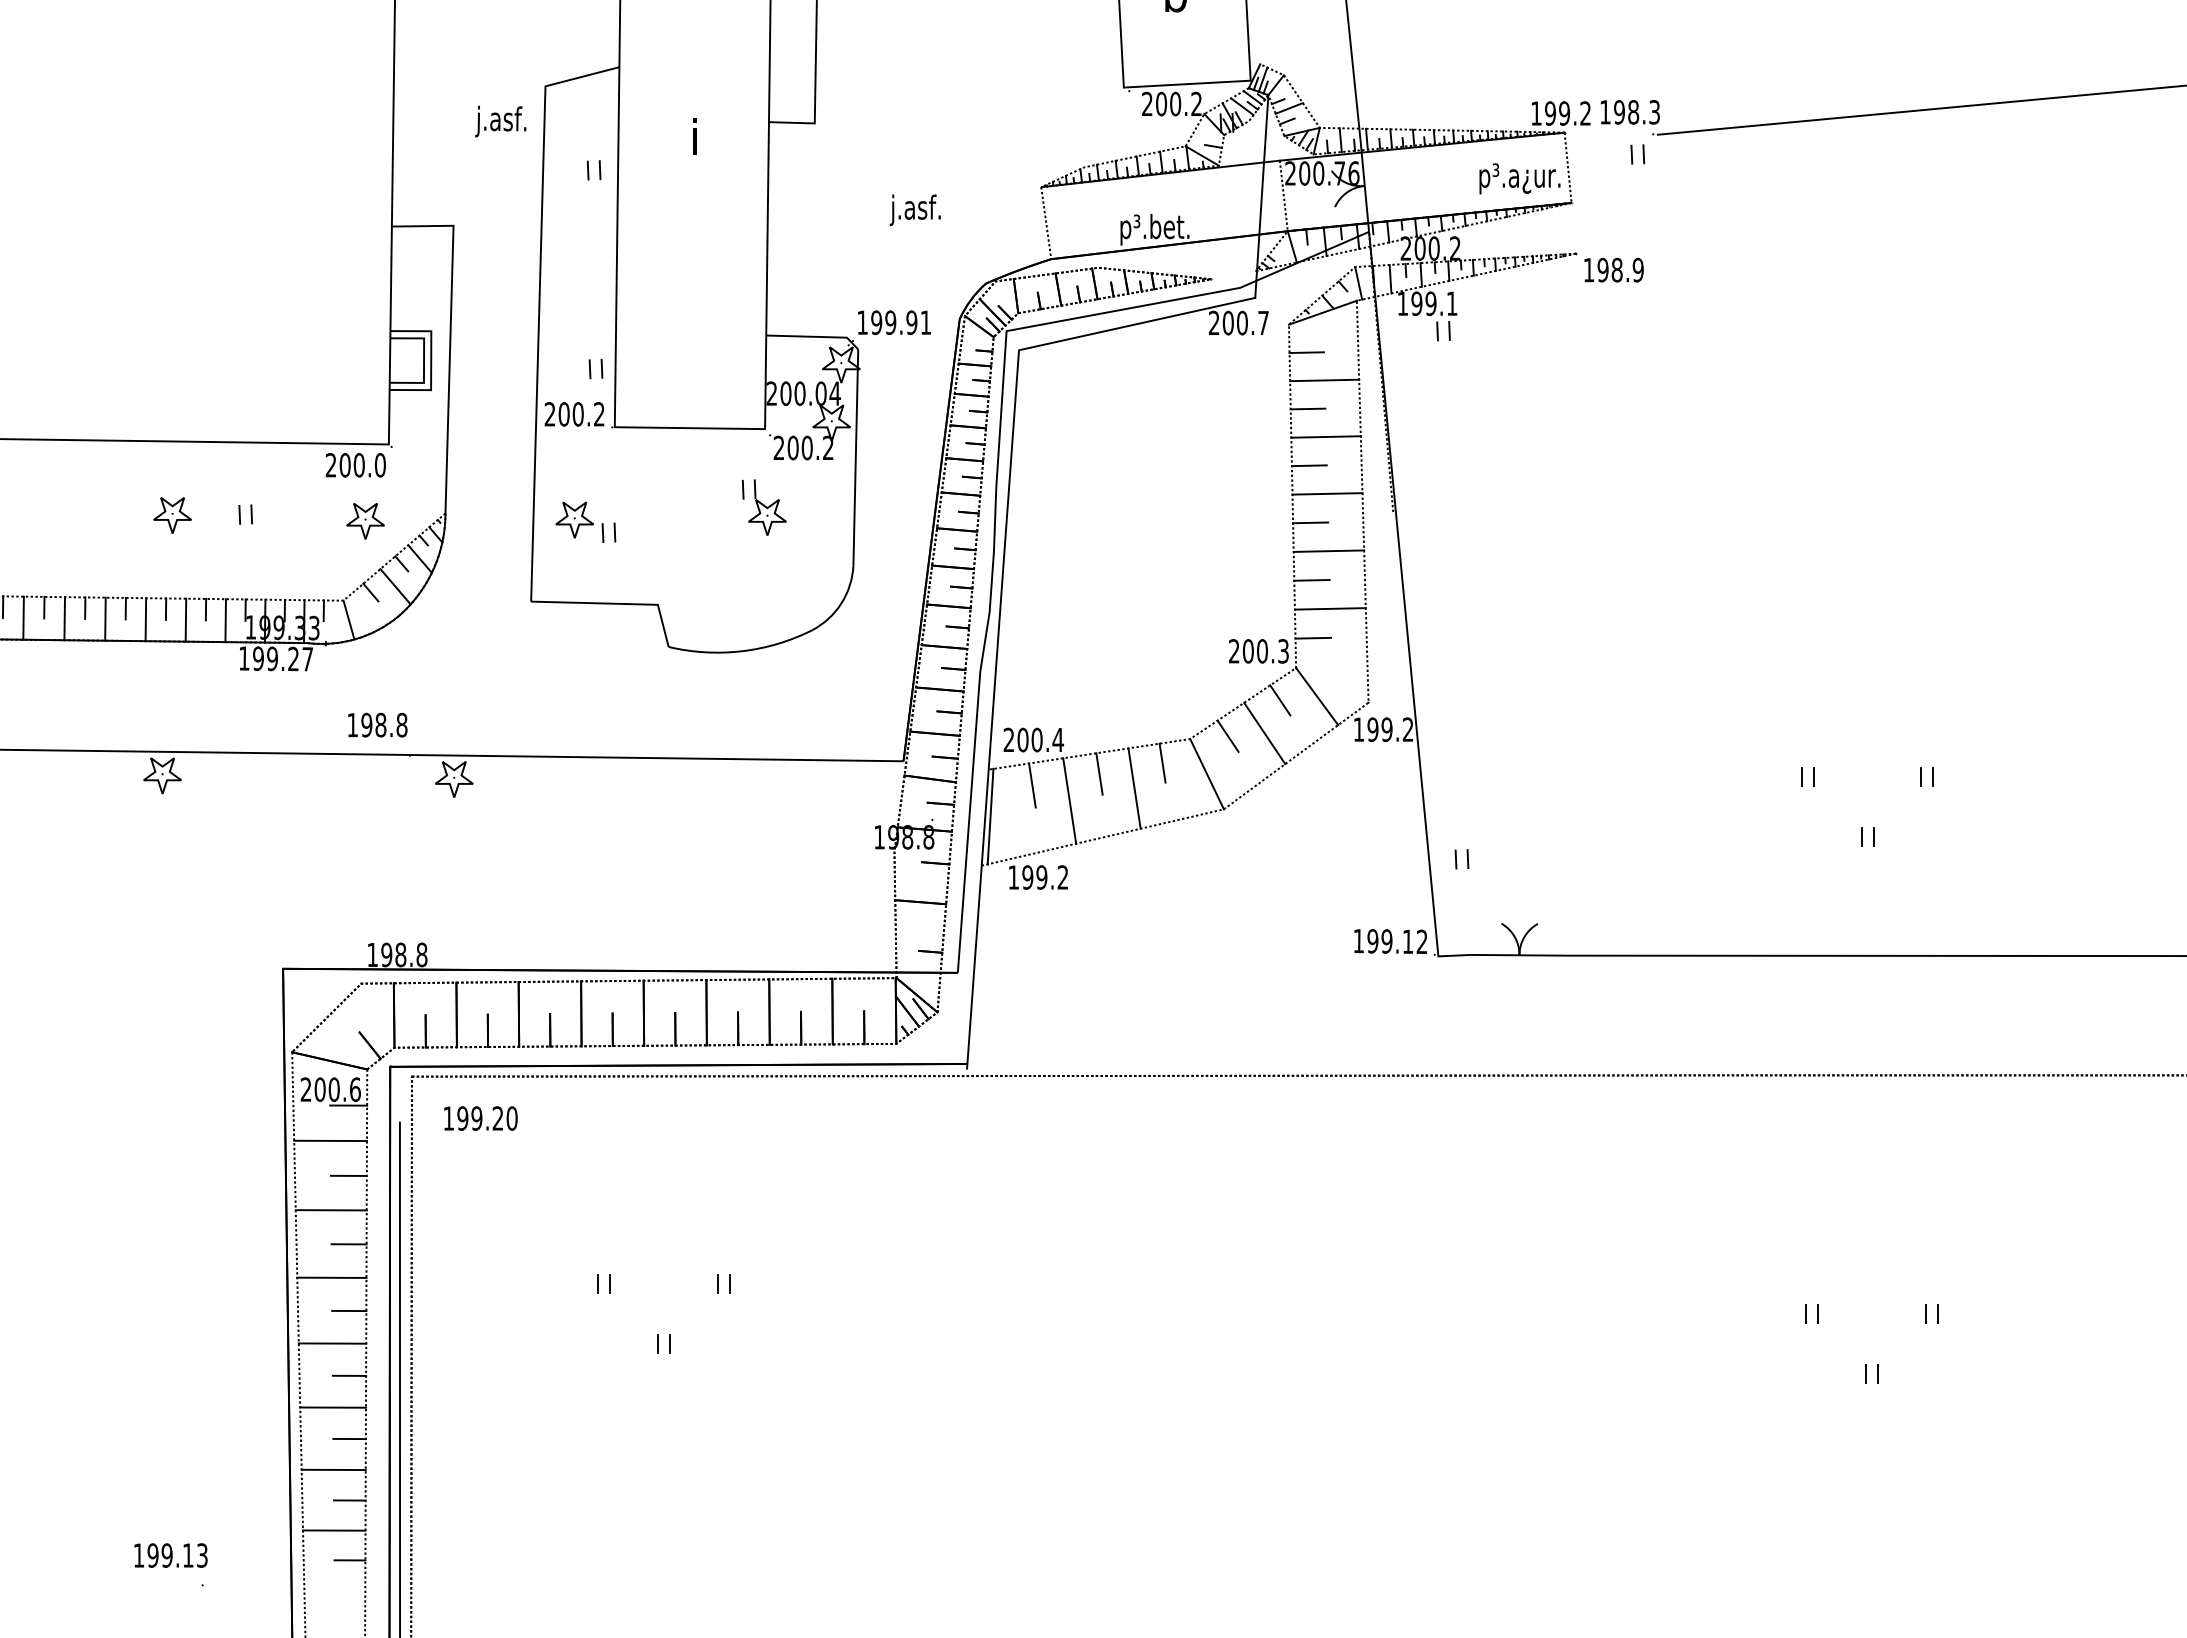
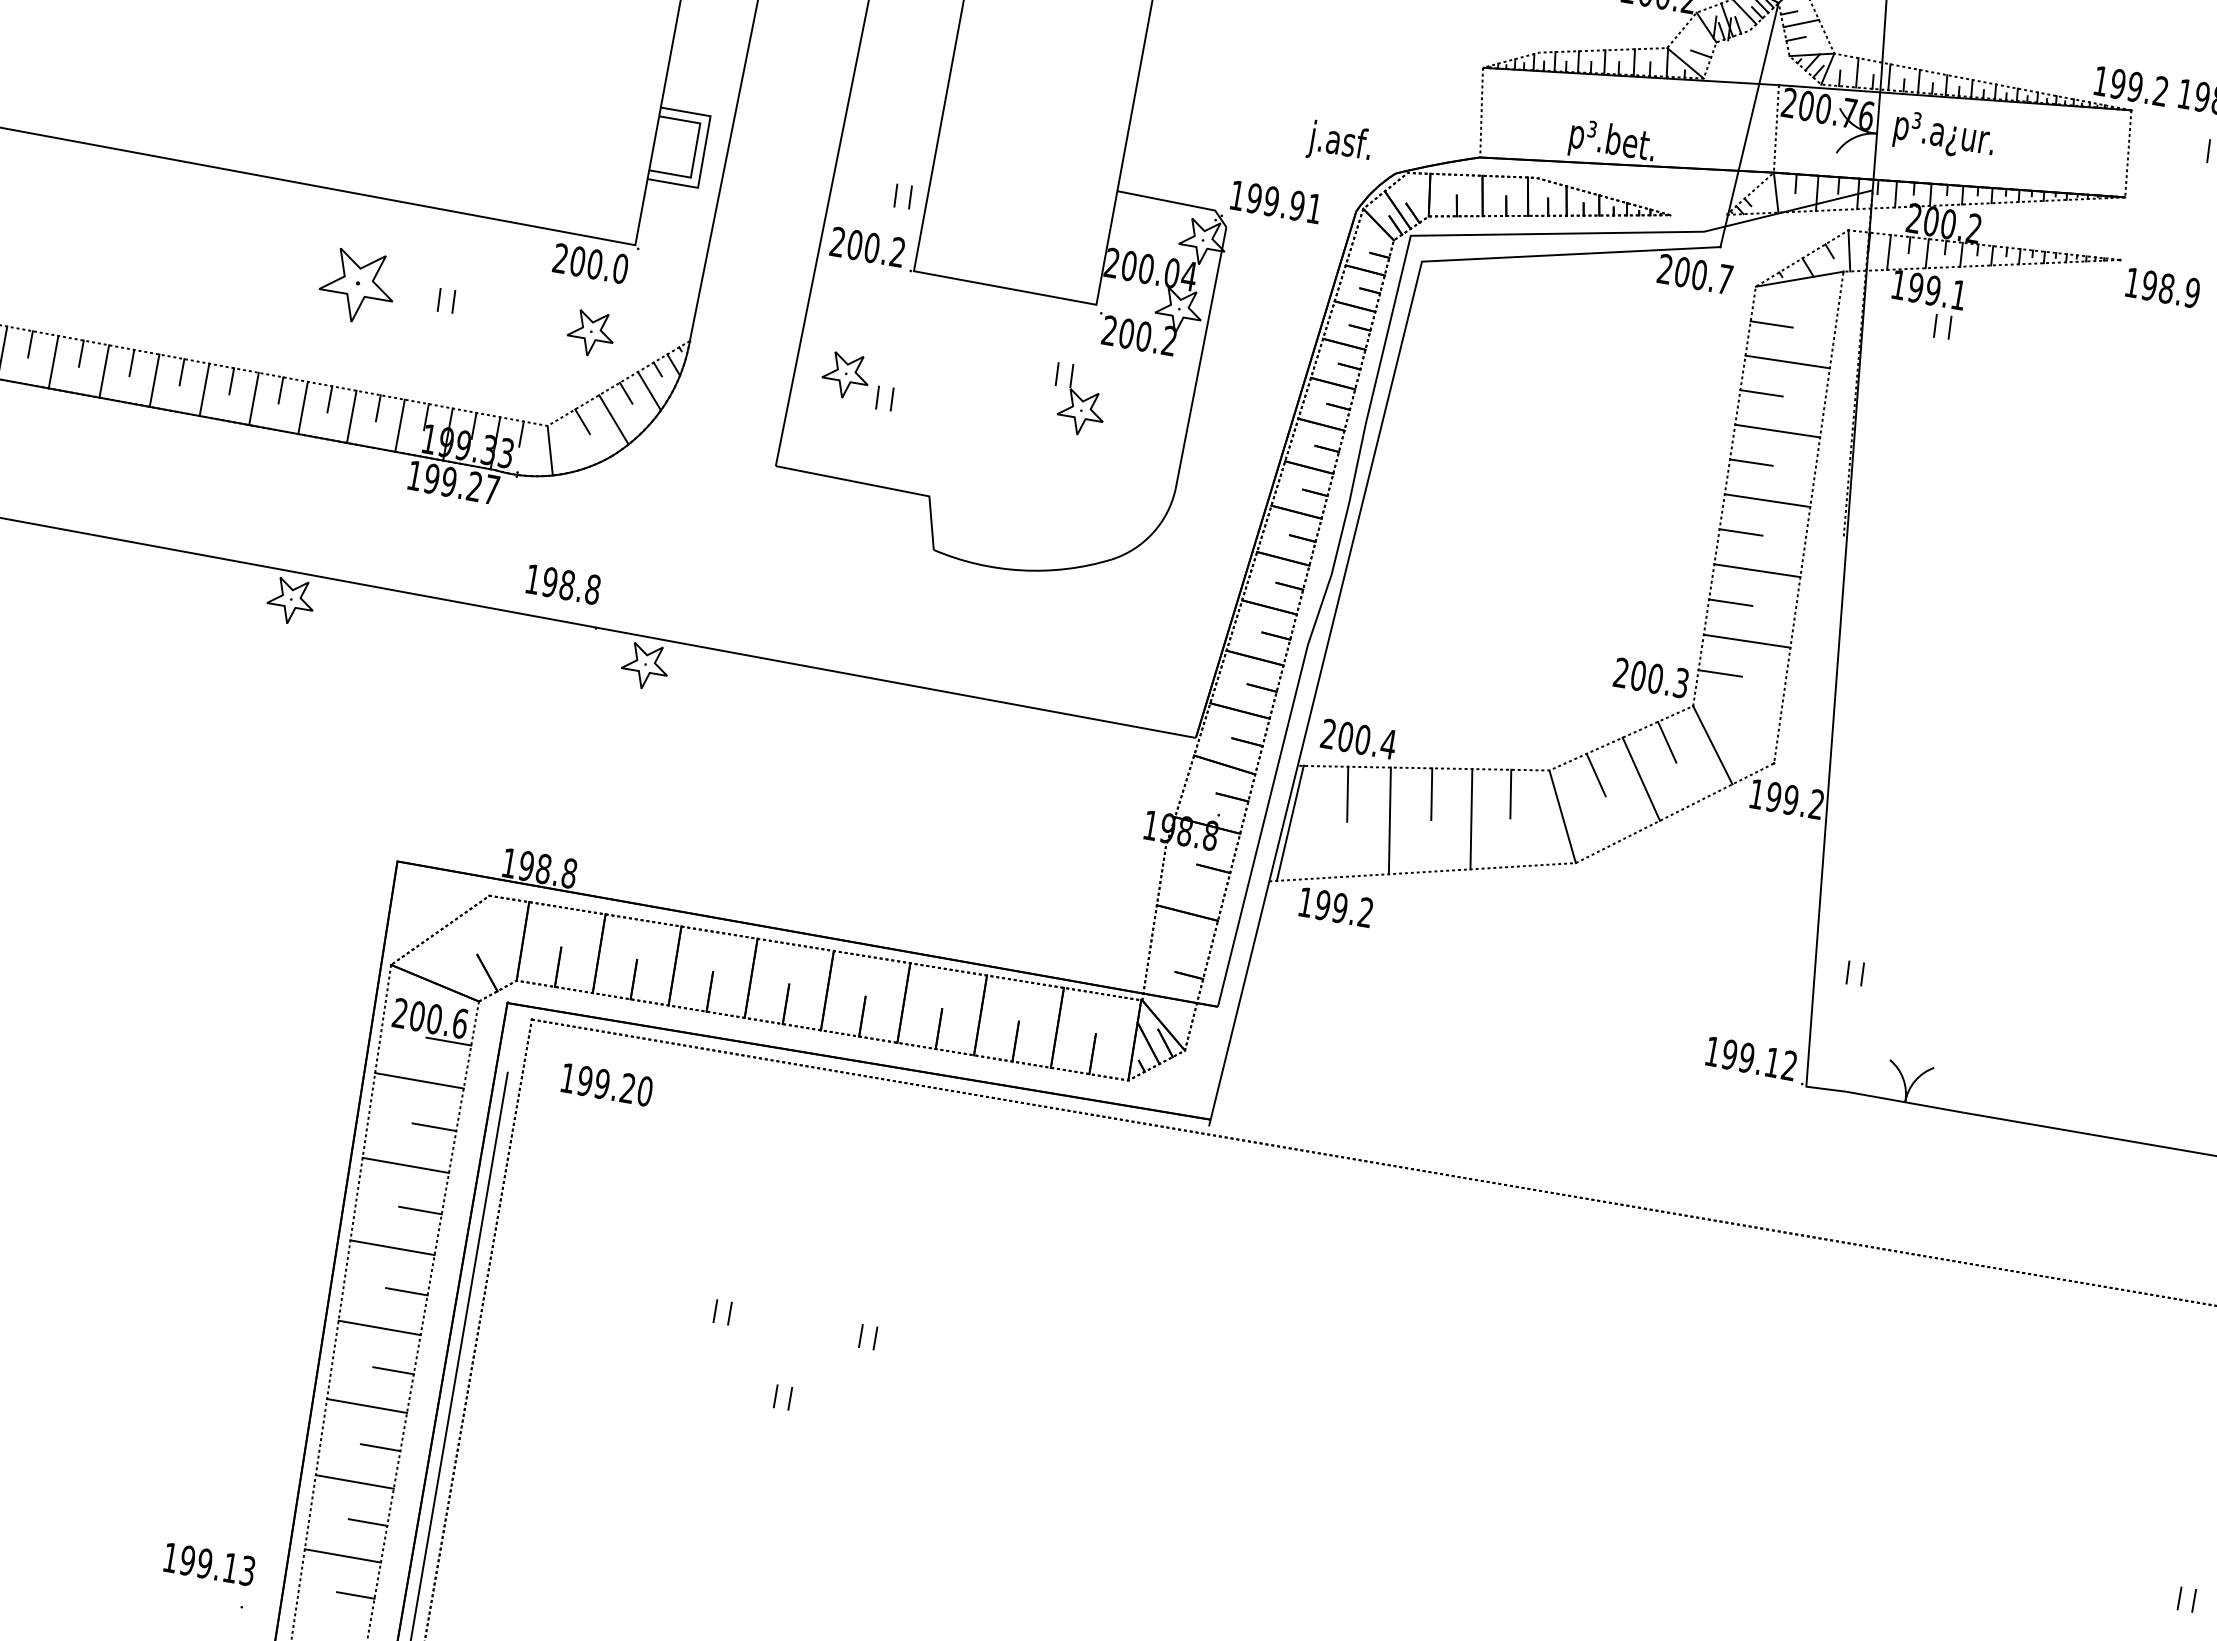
text: (1519, 178) -> (1943, 135), moved
text: (914, 210) -> (1338, 143), moved
part: (172, 515) -> (357, 286), size x1.6
text: (170, 1564) -> (207, 1575), moved

